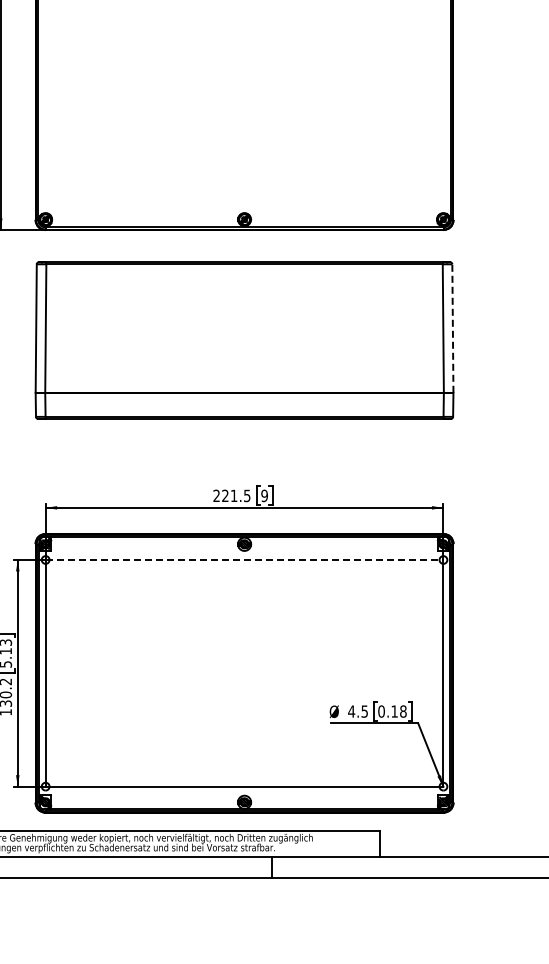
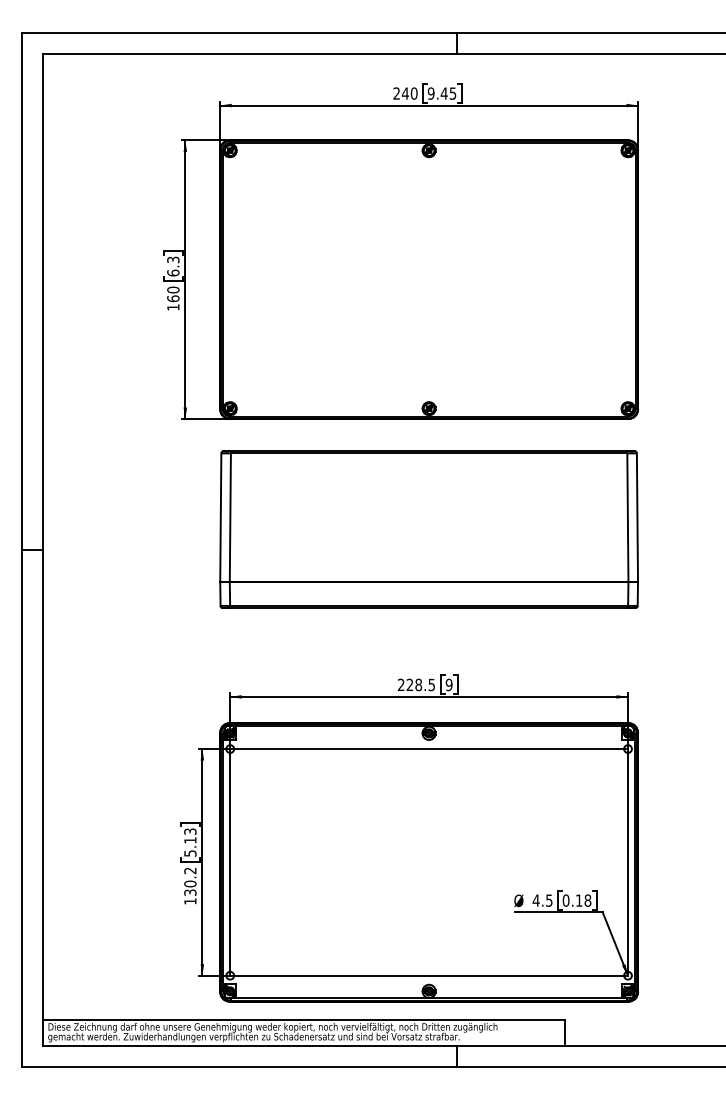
line: (452, 328) -> (637, 517), dashed -> solid
text: (233, 495) -> (418, 684), 221.5 -> 228.5
line: (244, 560) -> (429, 749), dashed -> solid

